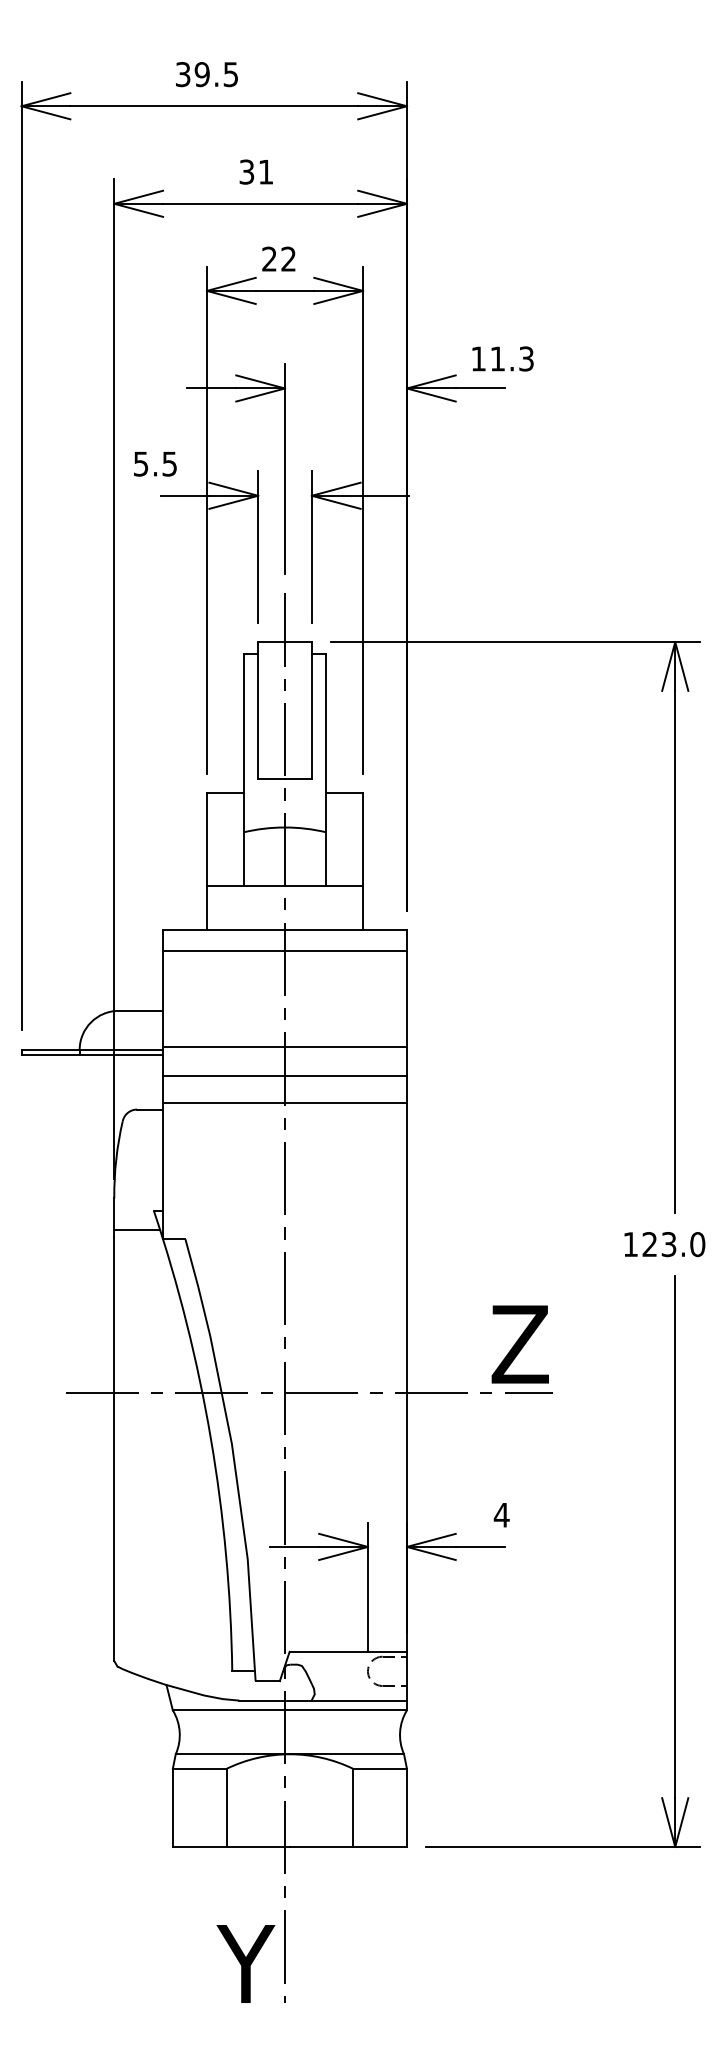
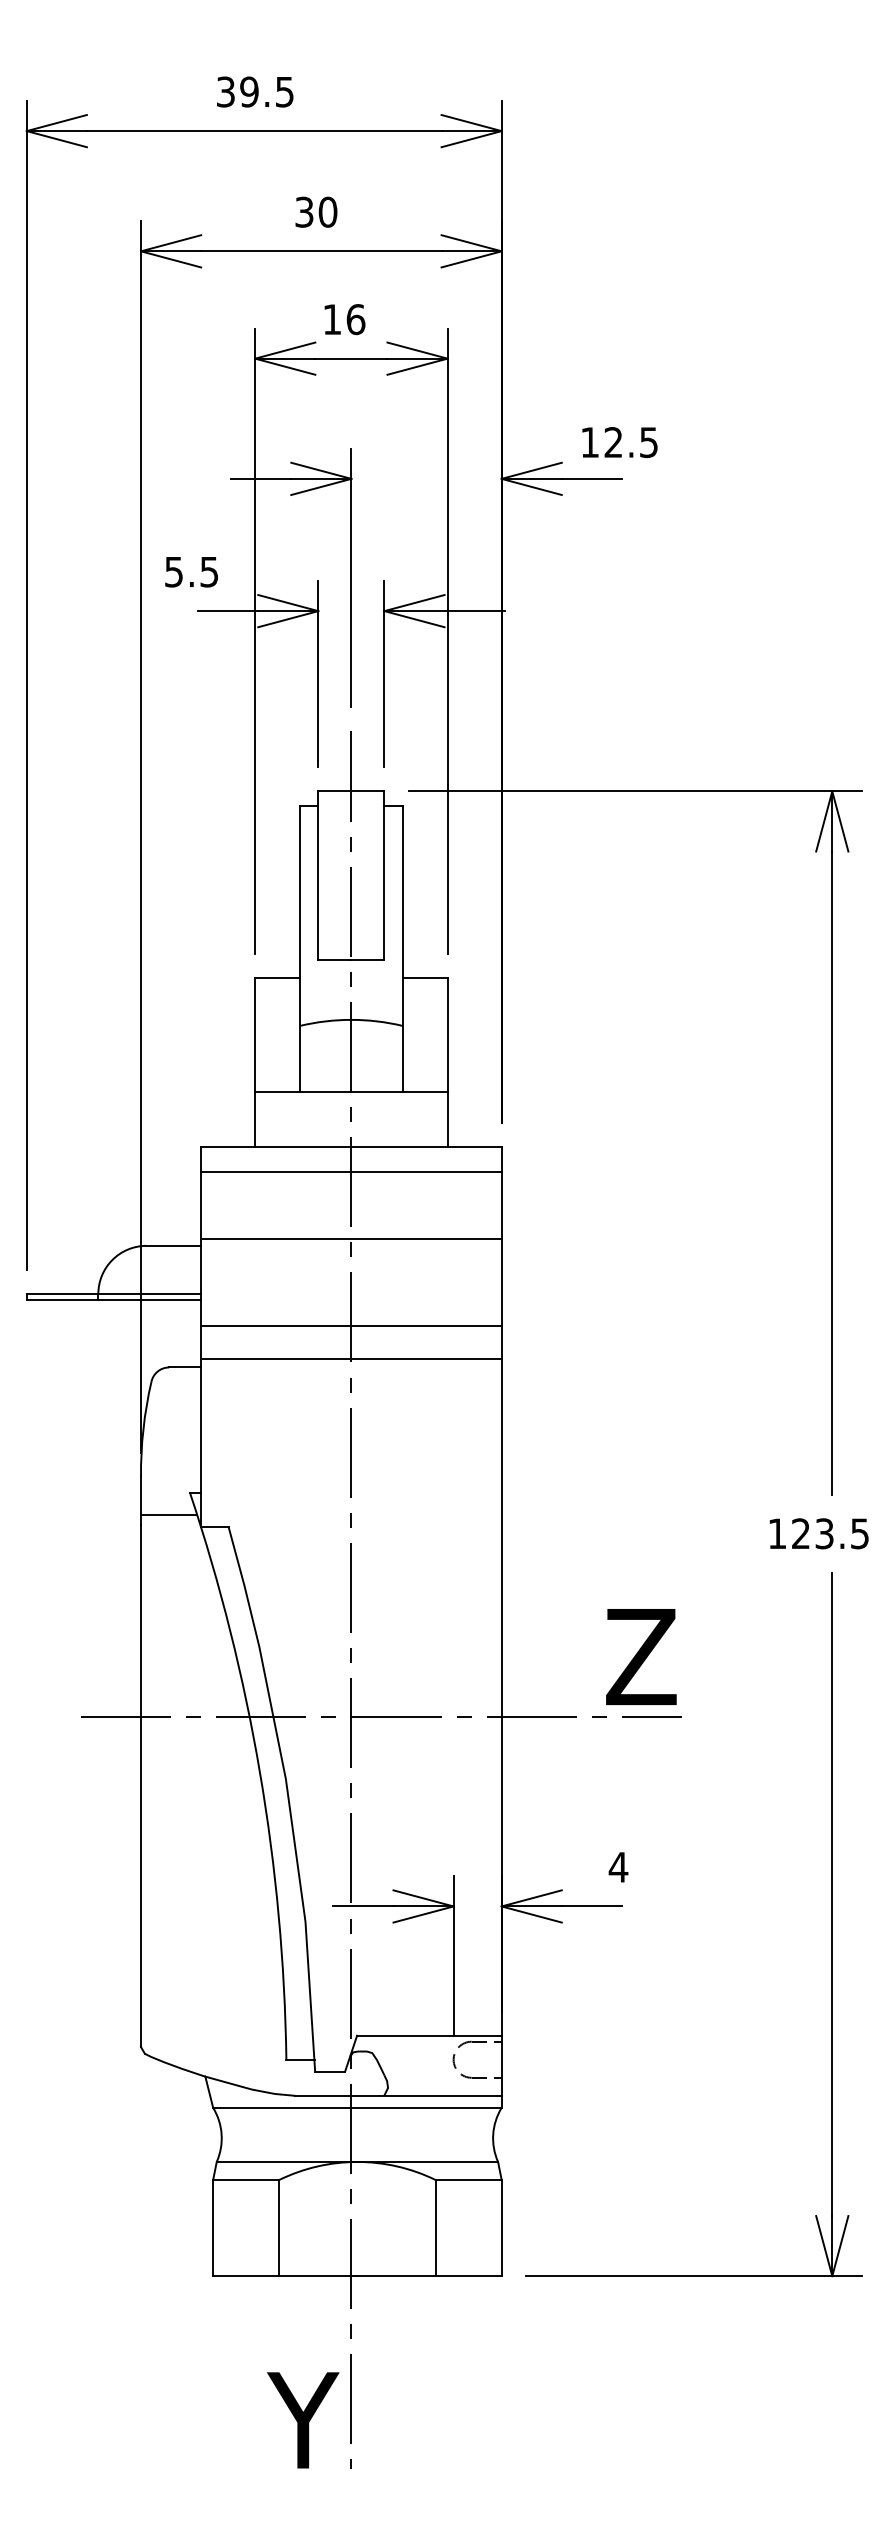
text: (265, 171) -> (327, 211), 31 -> 30
text: (279, 258) -> (344, 318), 22 -> 16
text: (511, 358) -> (630, 441), 11.3 -> 12.5
line: (284, 1047) -> (350, 1239), moved
text: (697, 1244) -> (859, 1533), 123.0 -> 123.5

